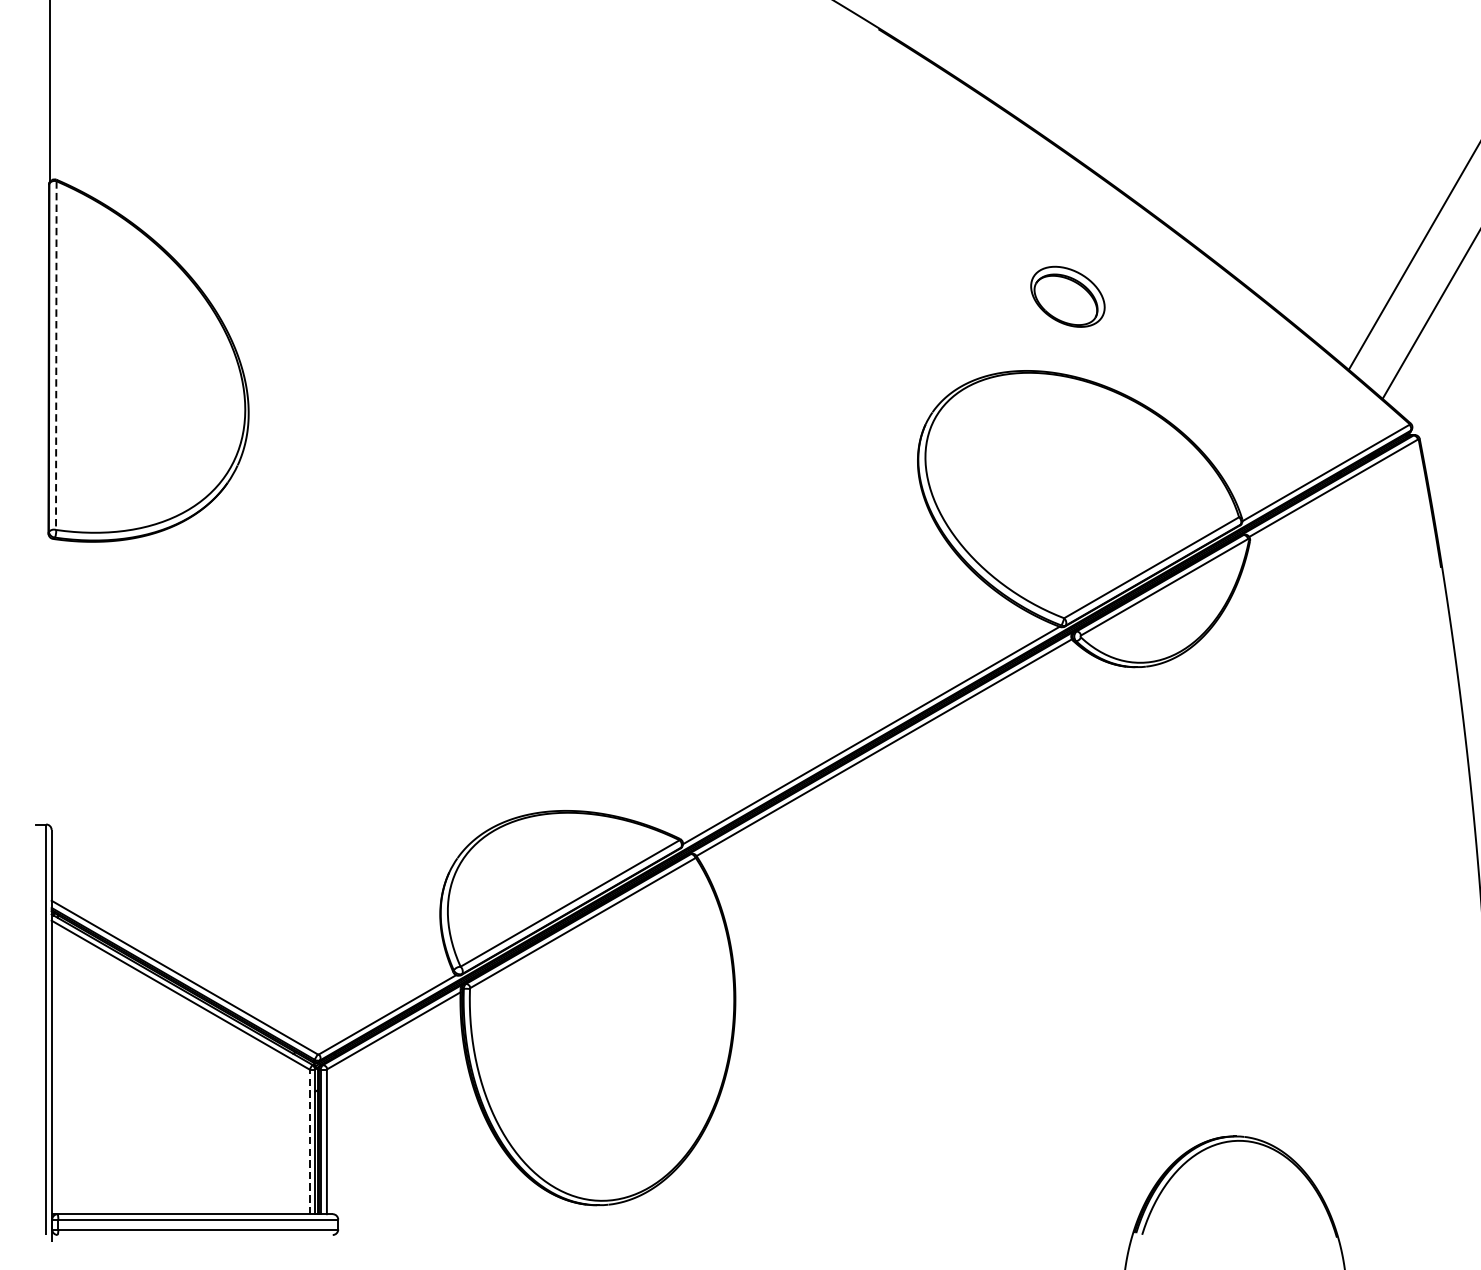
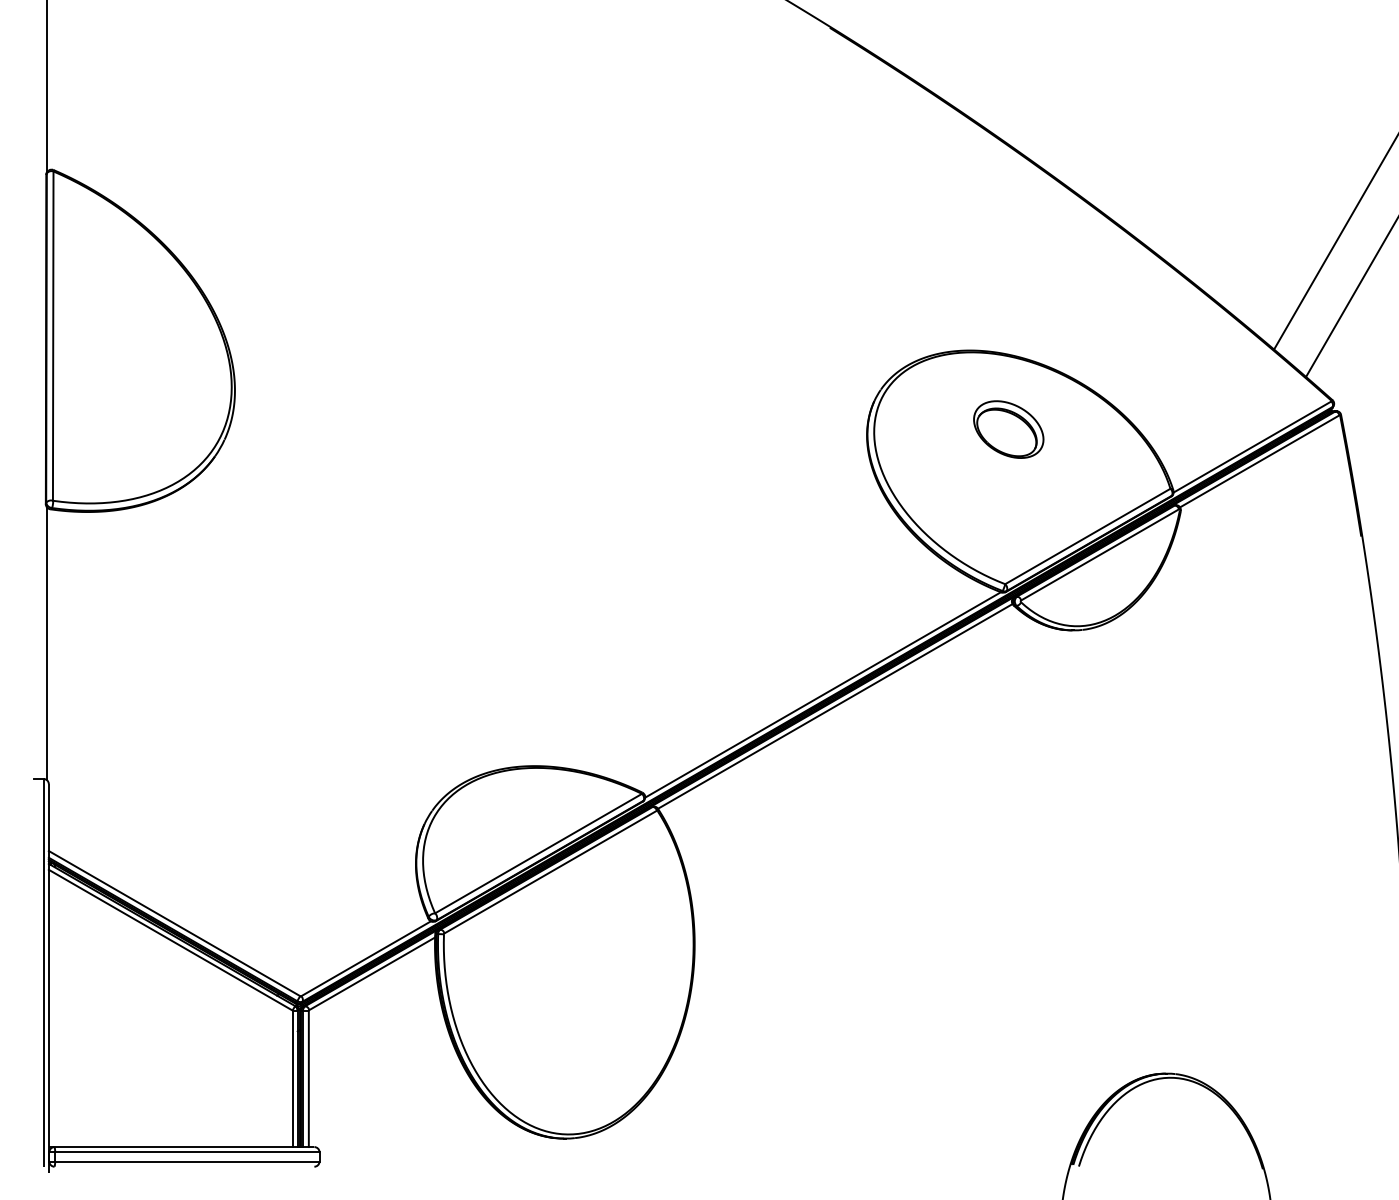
part: (1067, 296) -> (1008, 429), moved
line: (56, 356) -> (53, 336), dashed -> solid
line: (50, 681) -> (47, 643), added
line: (309, 1141) -> (292, 1078), dashed -> solid

